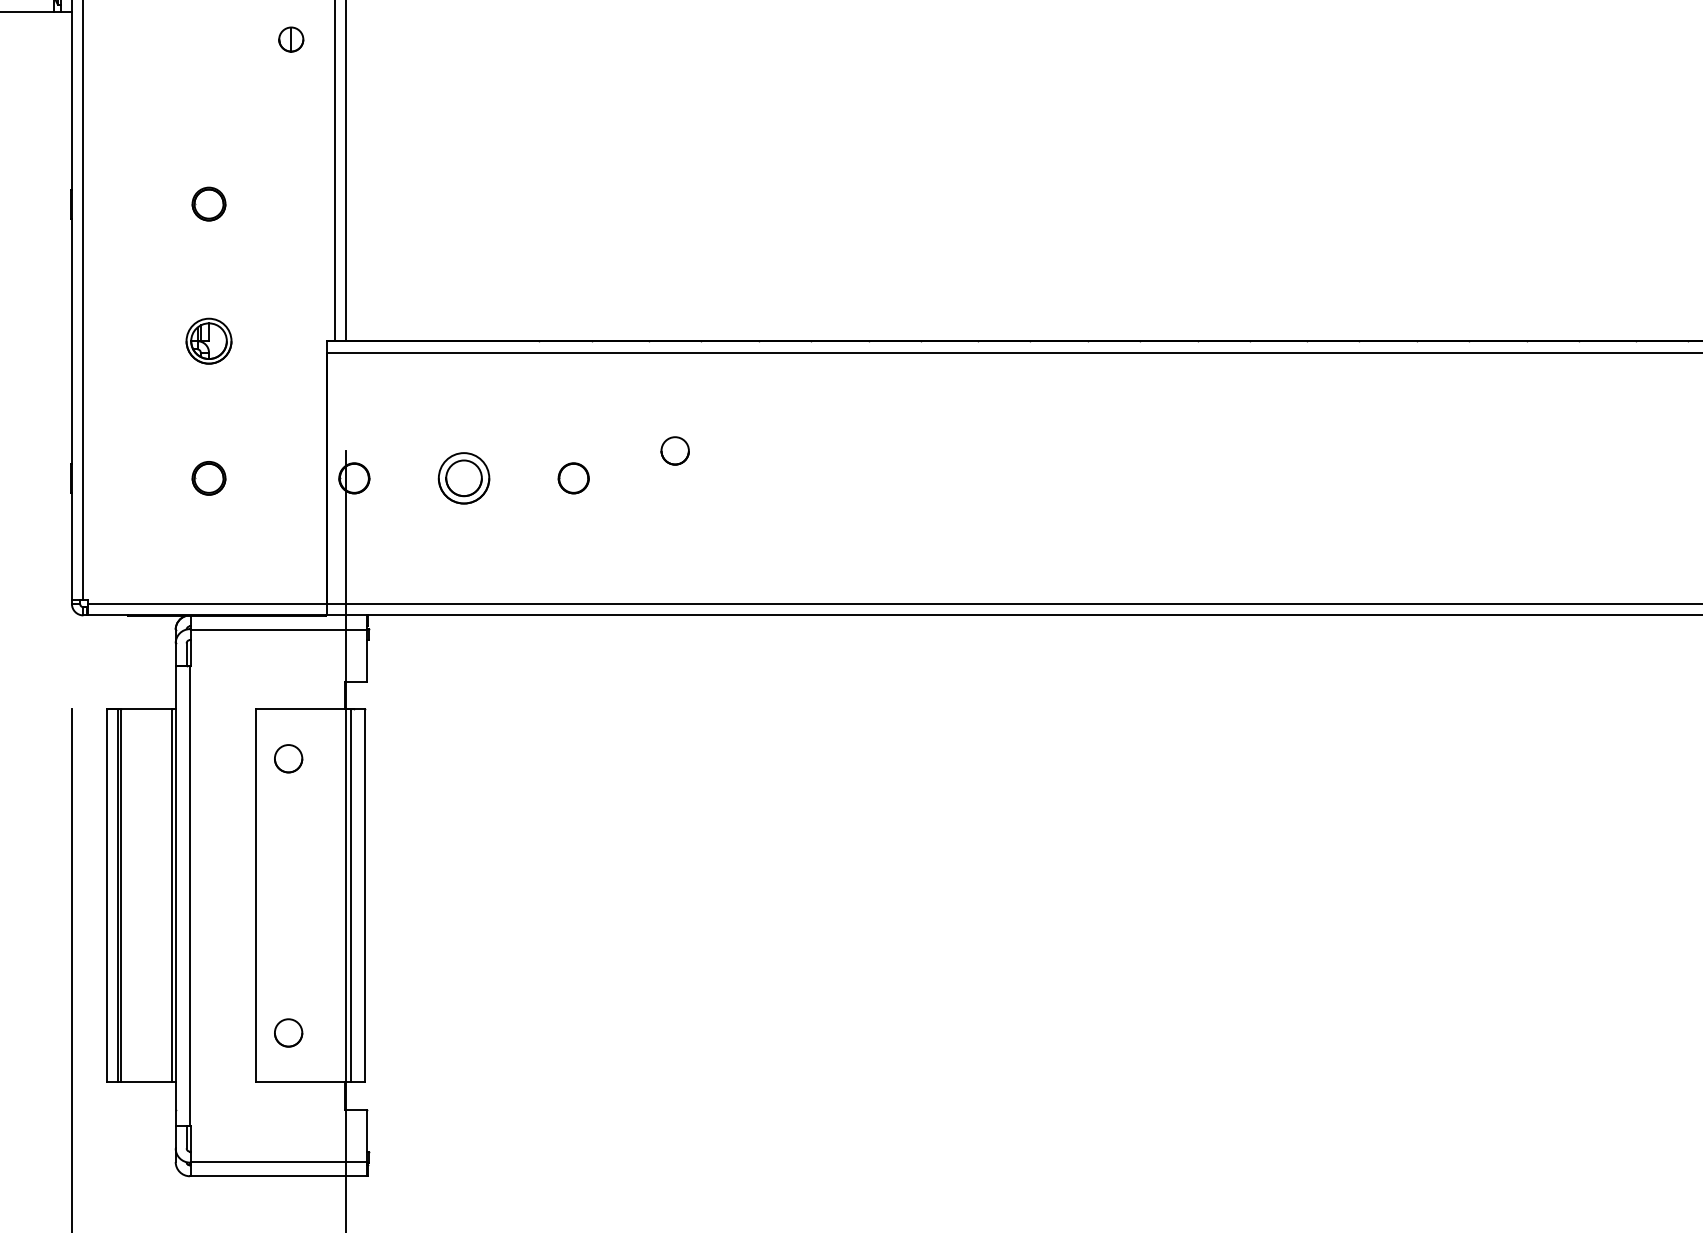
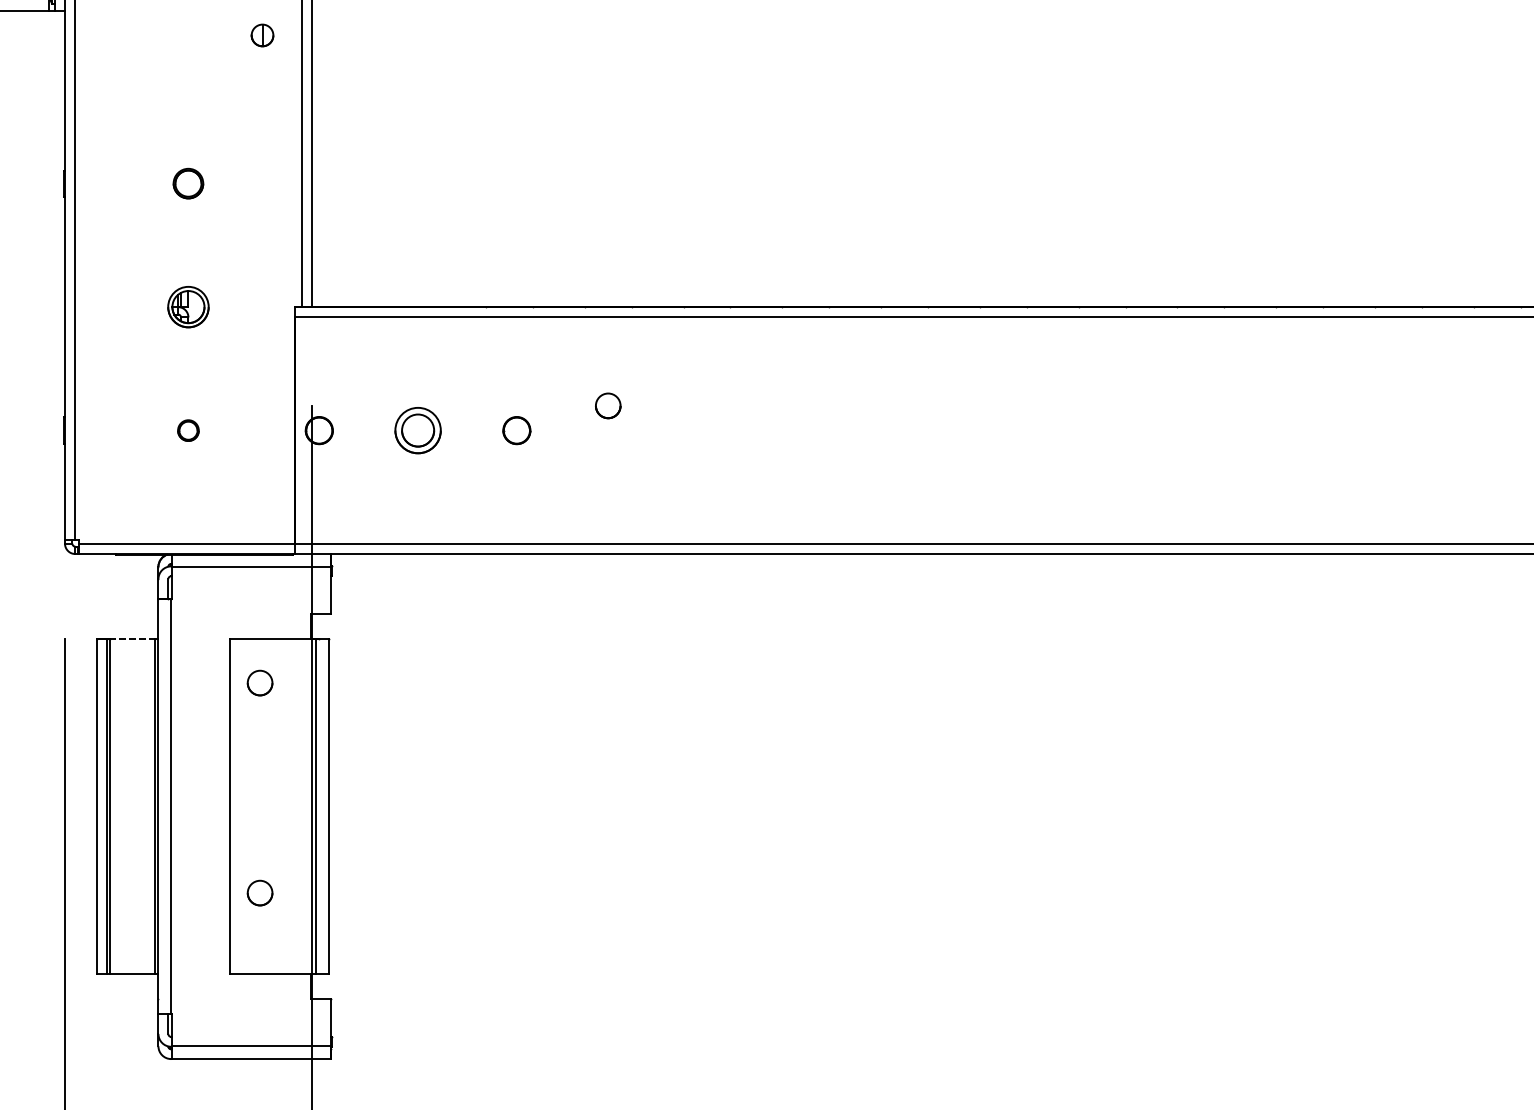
part: (208, 478) -> (187, 430), size x0.7
line: (146, 709) -> (132, 638), solid -> dashed
circle: (288, 1032) -> (260, 892), moved

